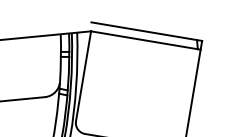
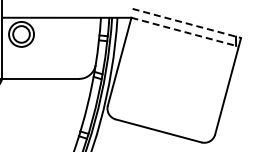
line: (147, 31) -> (187, 23), solid -> dashed
line: (146, 40) -> (185, 32), solid -> dashed

